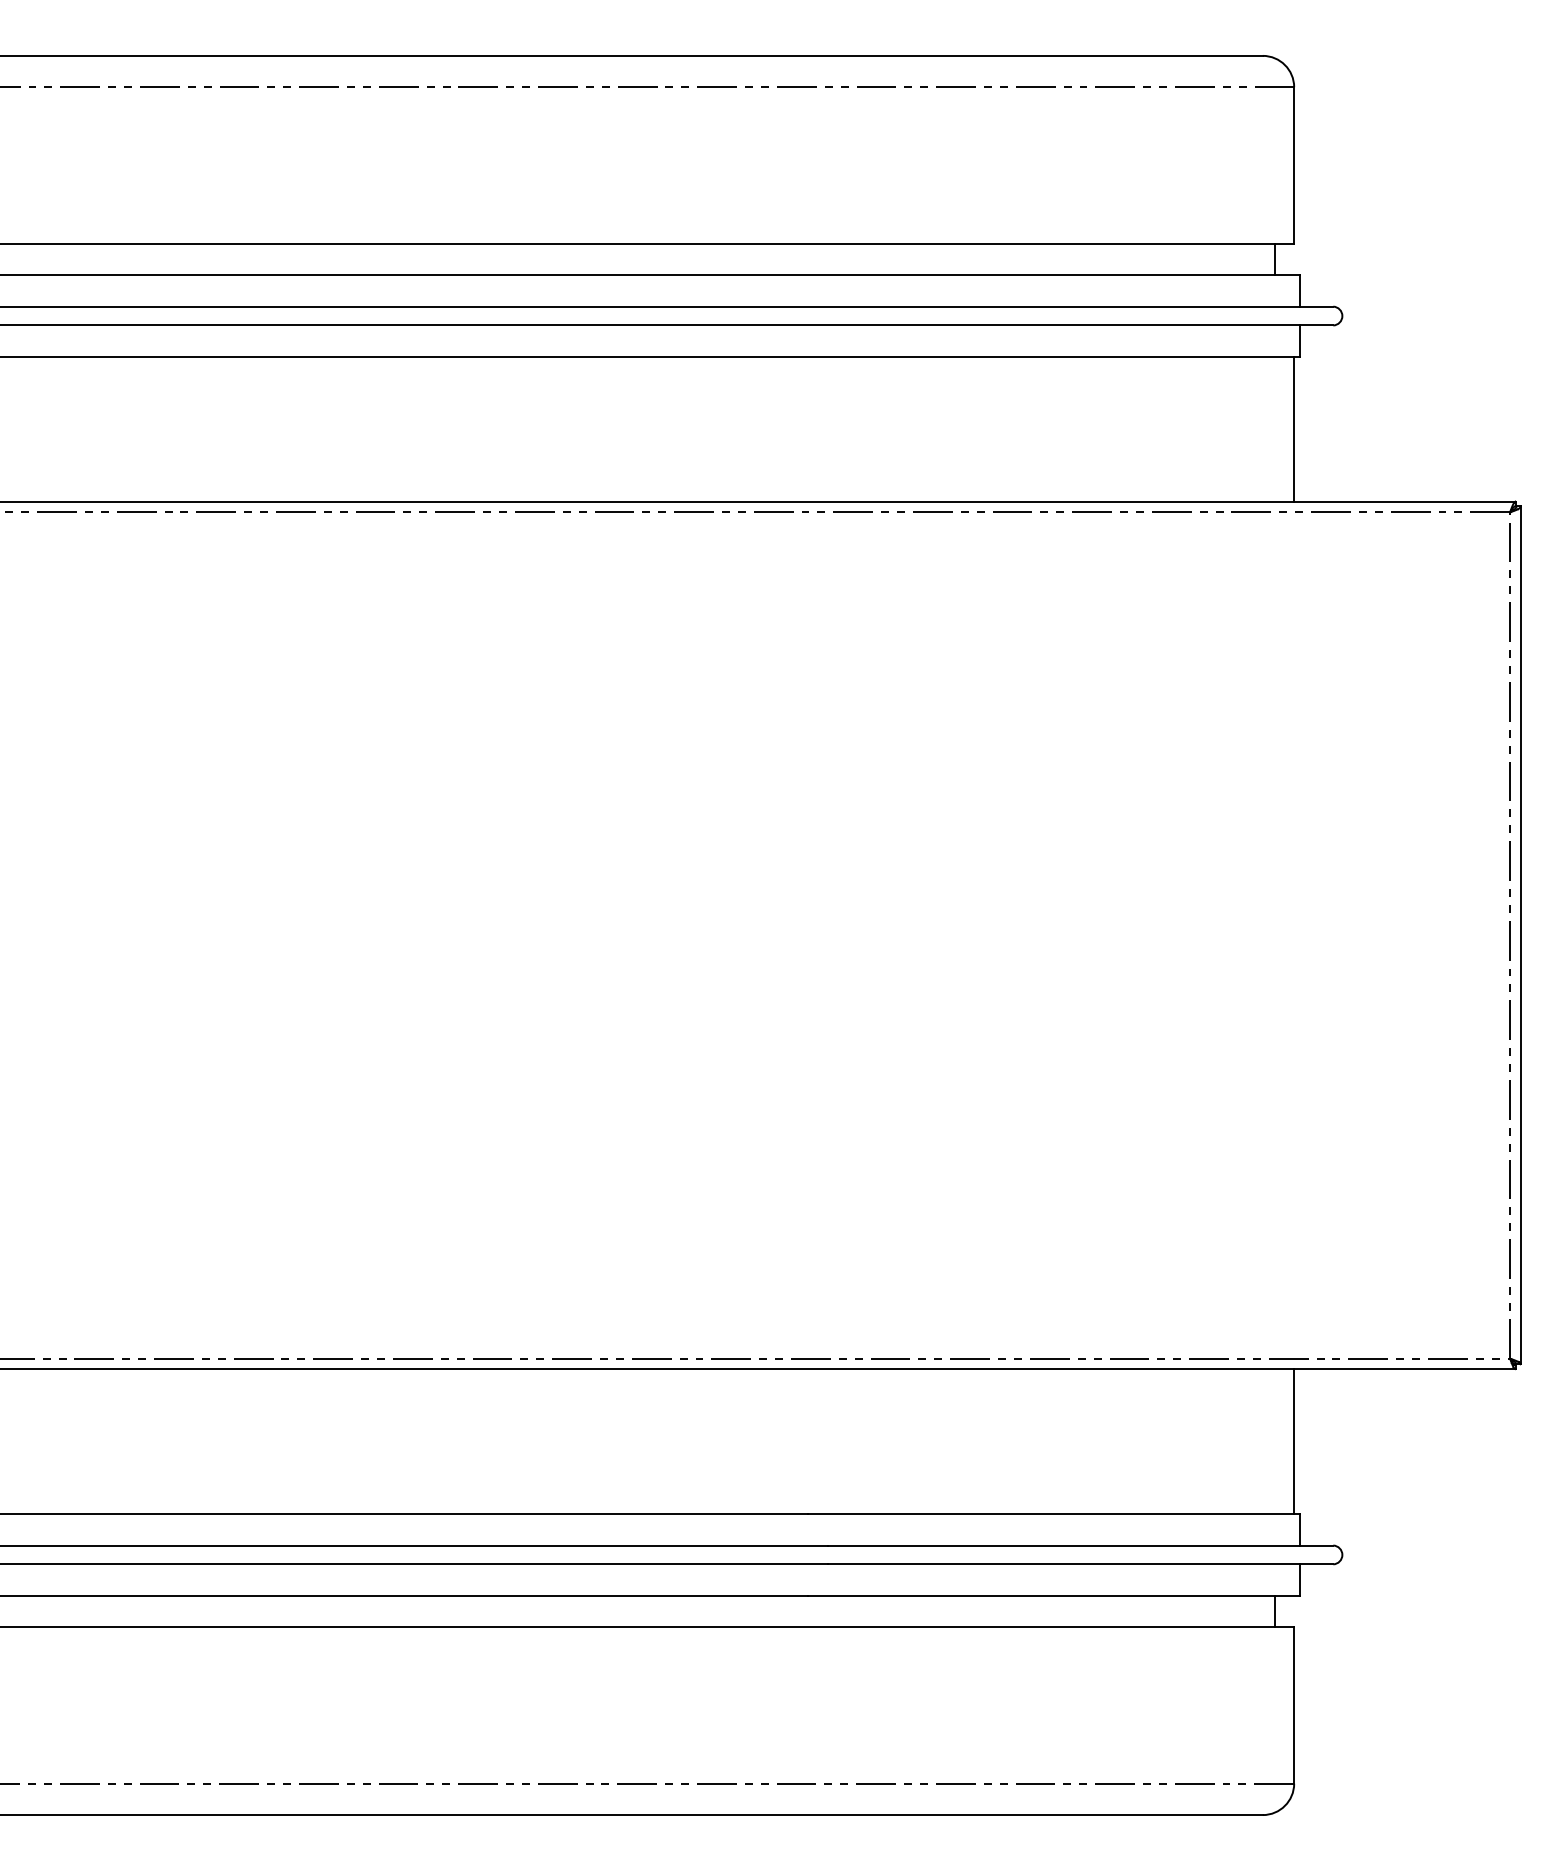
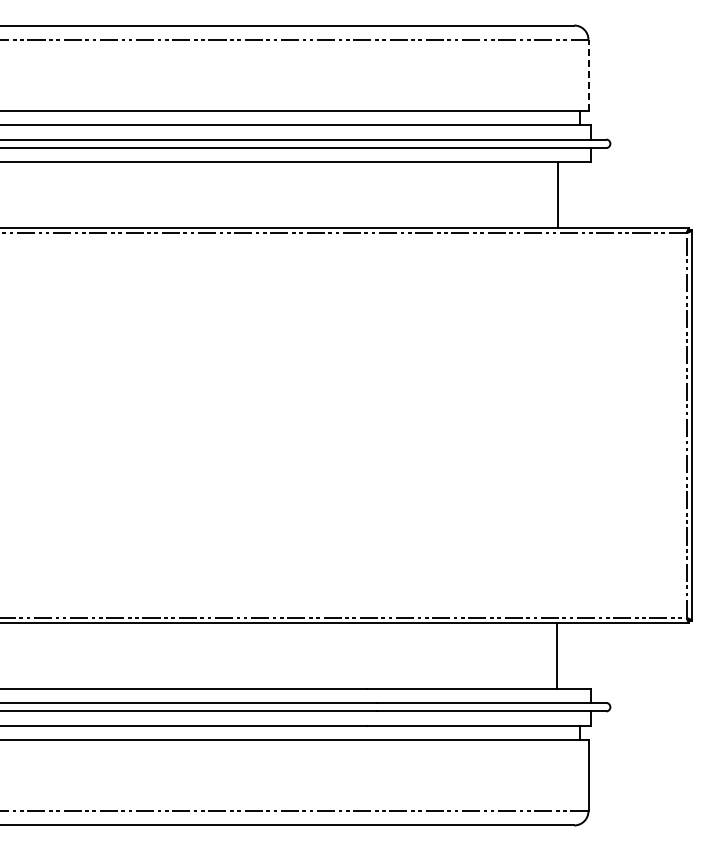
line: (1294, 165) -> (588, 75), solid -> dashed
line: (1294, 429) -> (558, 195), moved
line: (1294, 1441) -> (557, 655), moved

